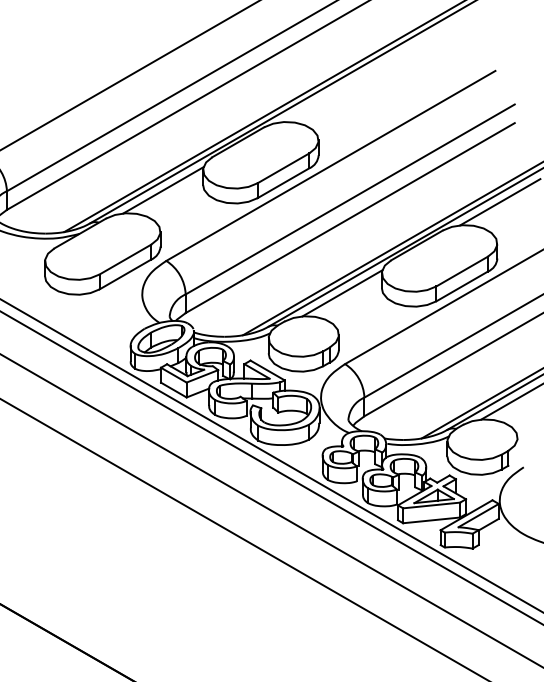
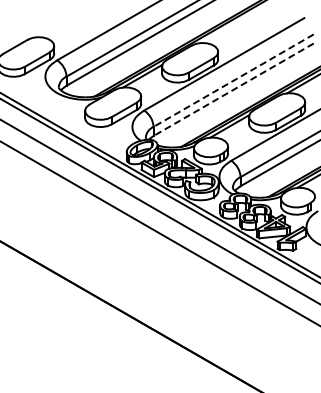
line: (349, 199) -> (233, 80), solid -> dashed
line: (349, 219) -> (233, 90), solid -> dashed

